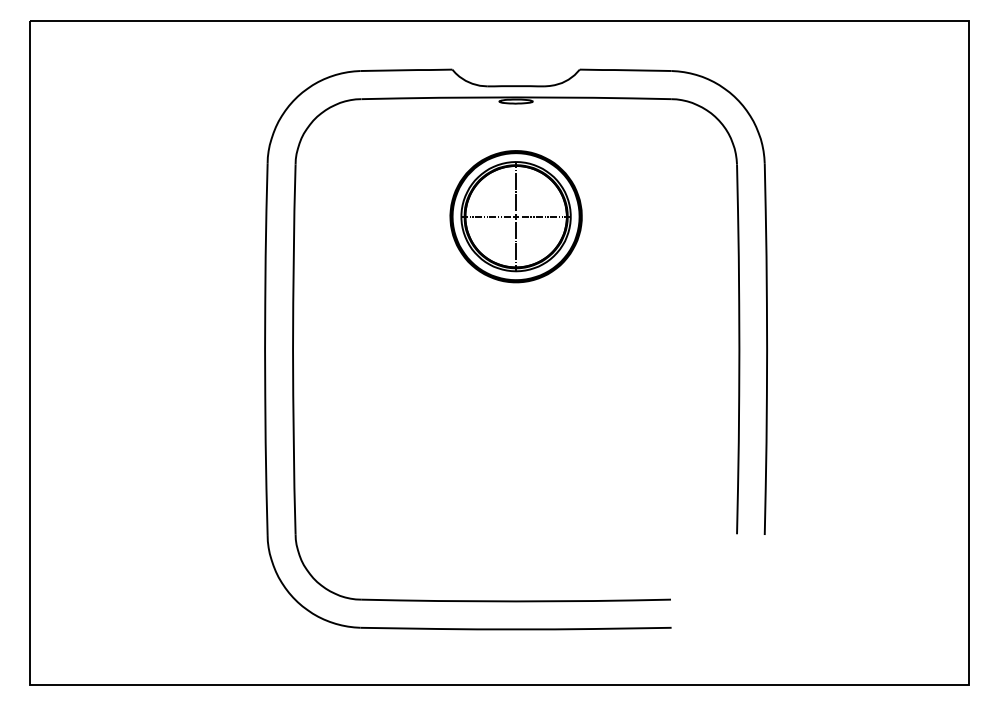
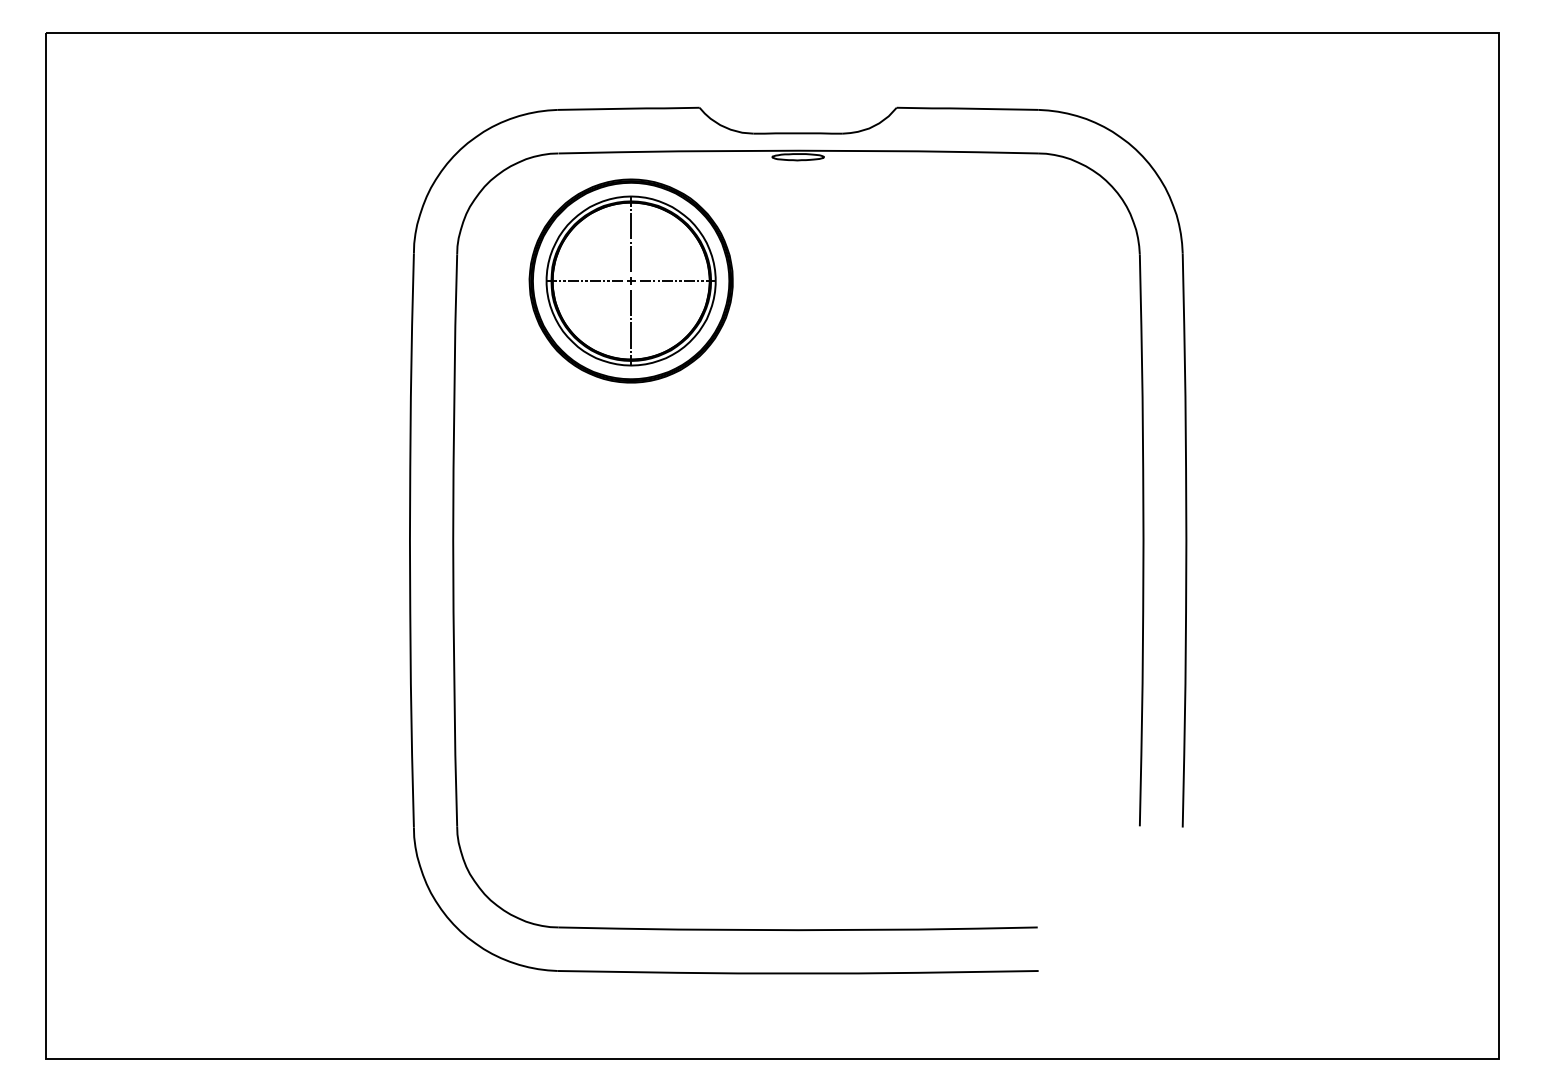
part: (515, 216) -> (630, 280), moved

